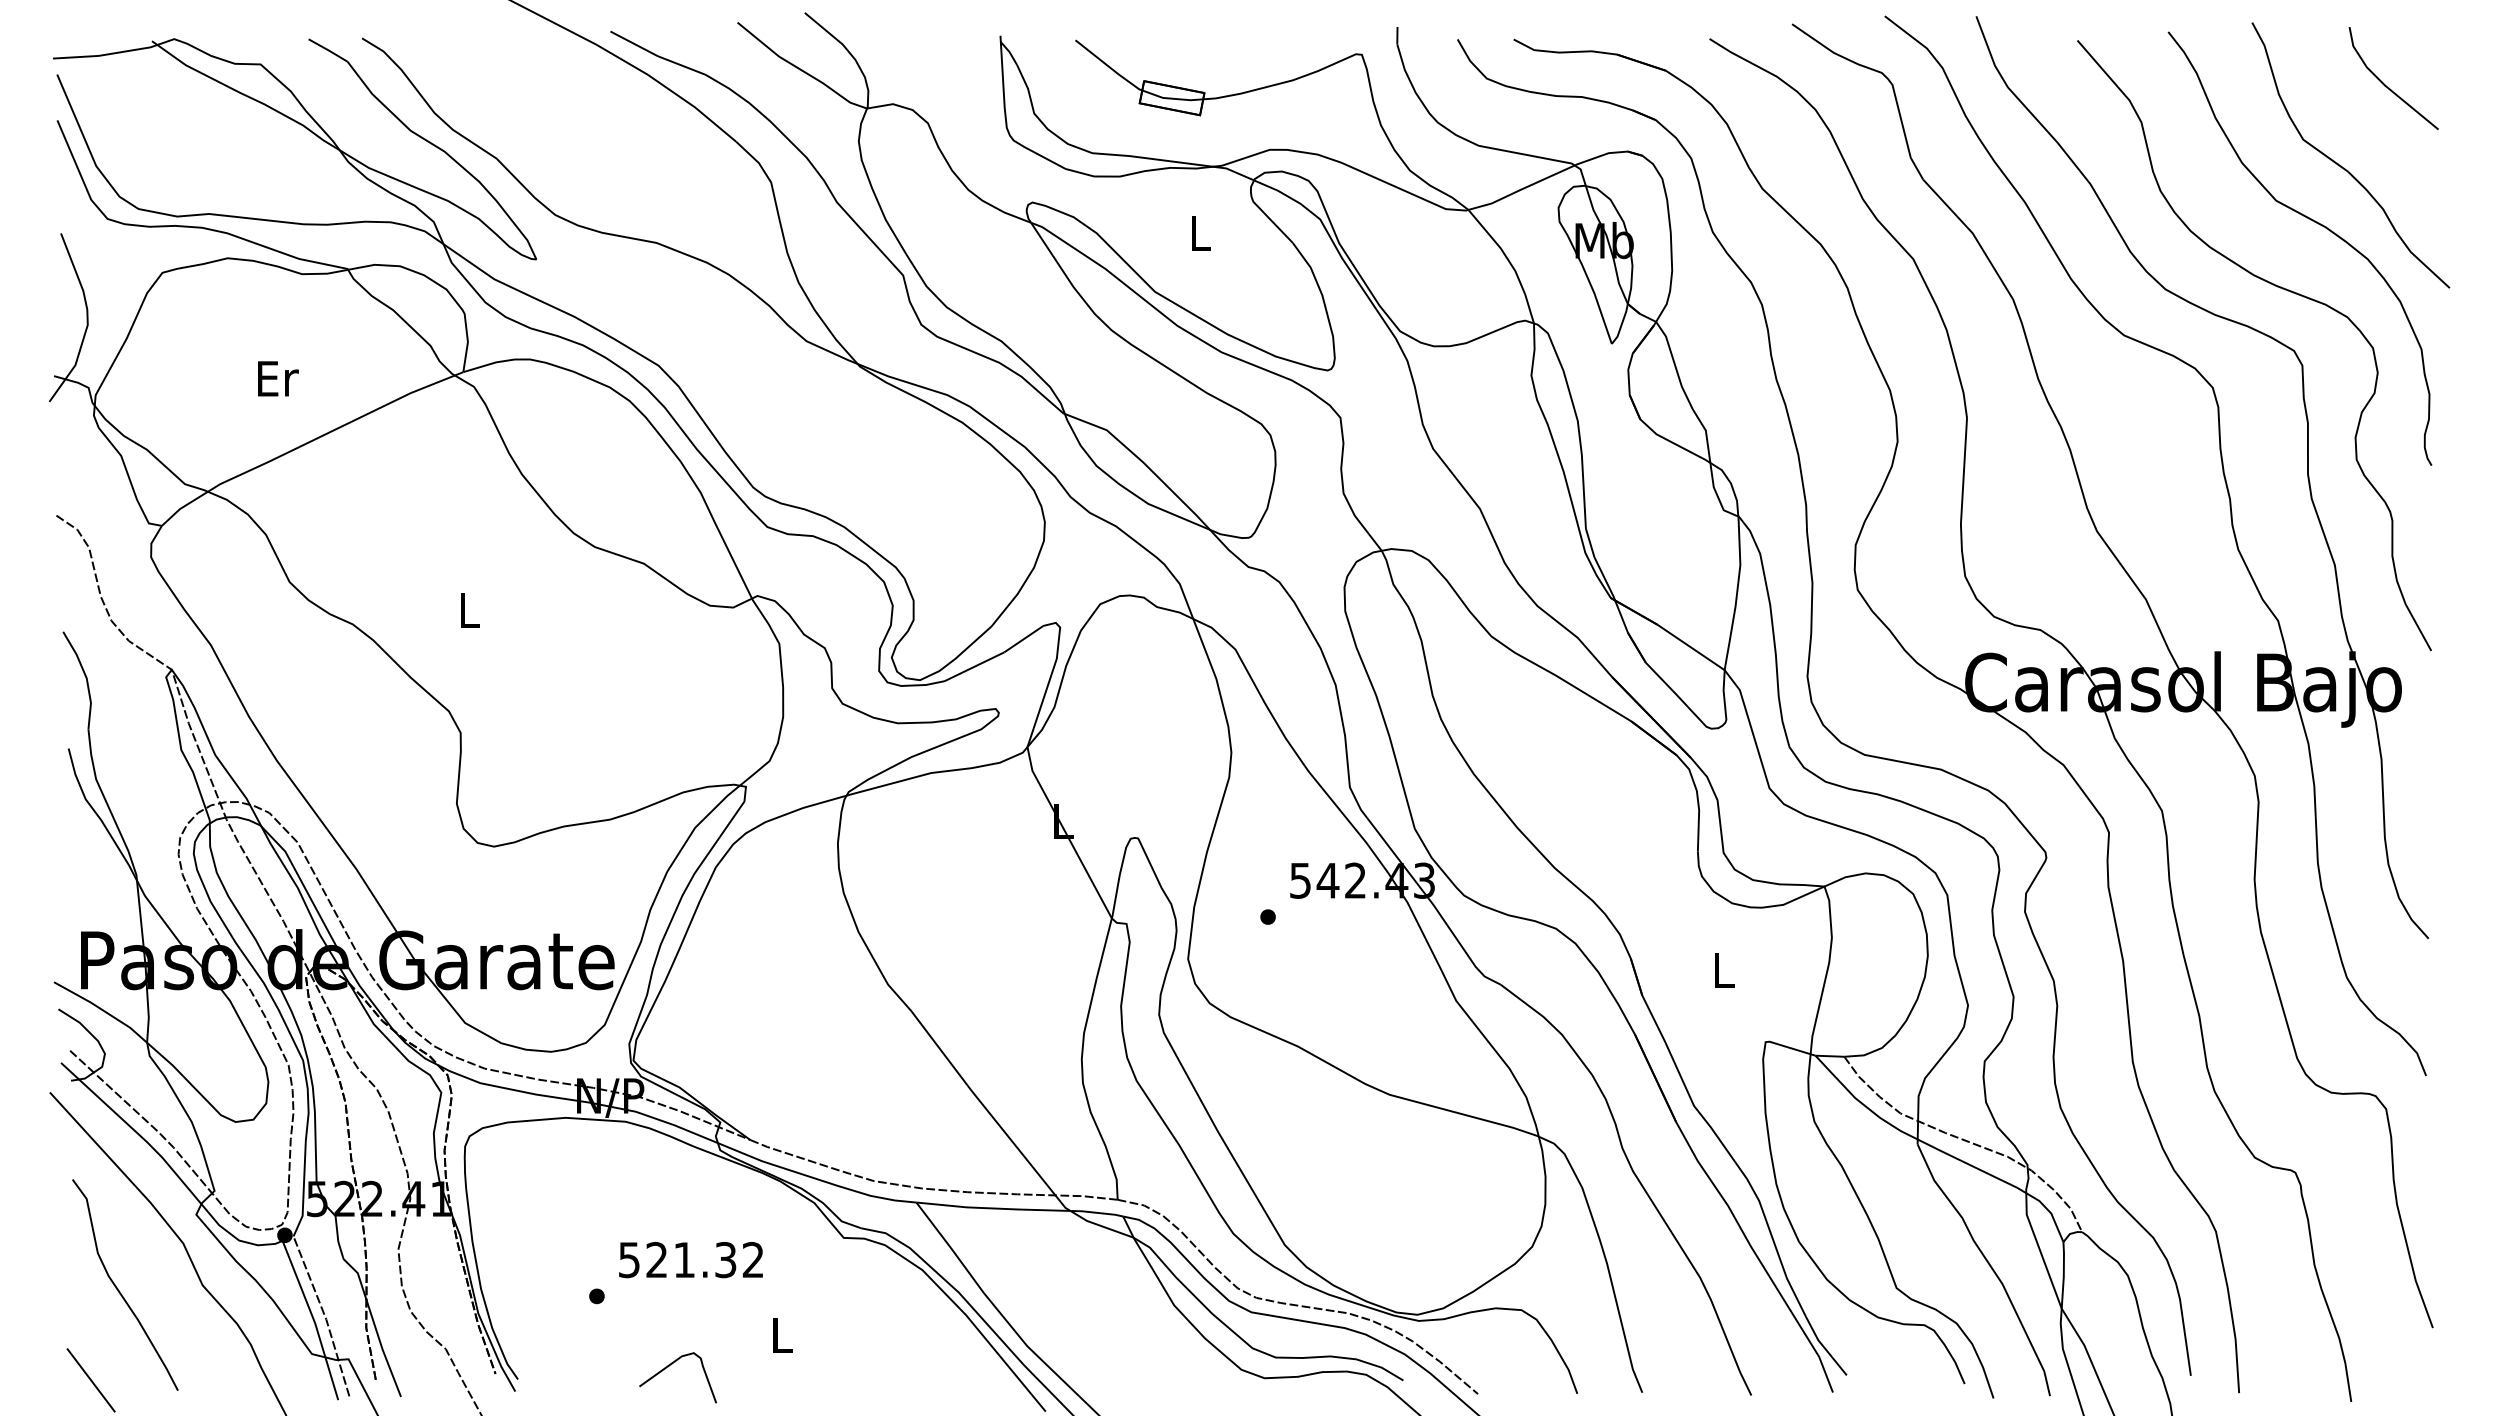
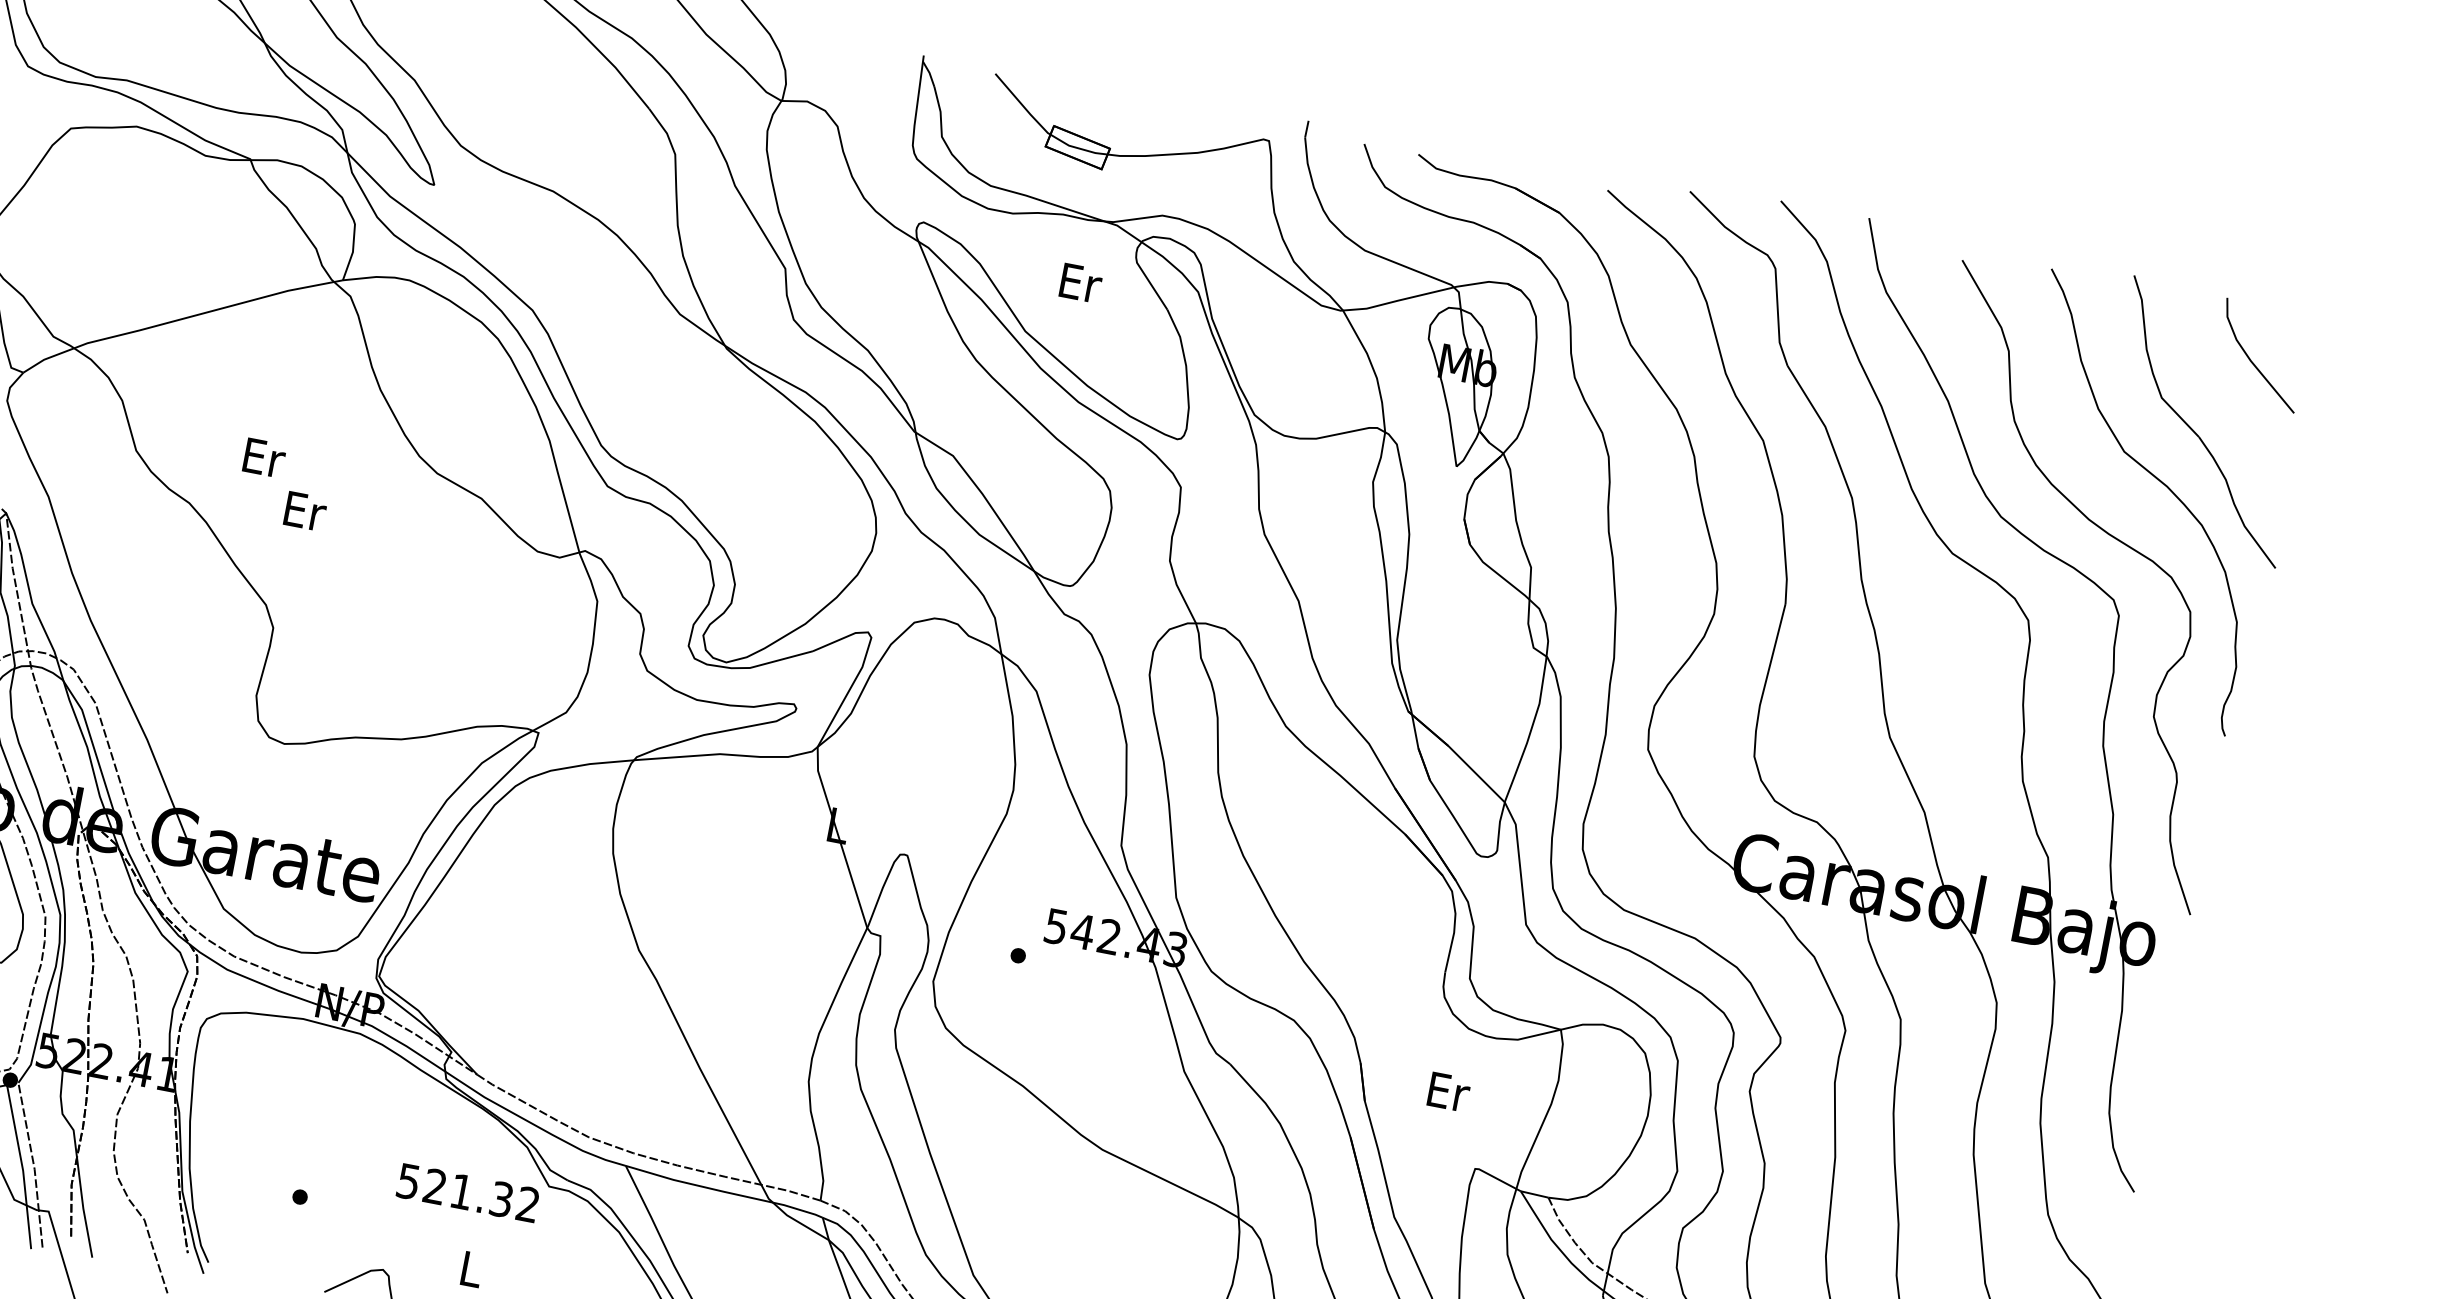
text: (1201, 232) -> (1081, 282), L -> Er
text: (278, 378) -> (264, 457), moved
text: (470, 609) -> (305, 510), L -> Er
text: (1724, 970) -> (1448, 1092), L -> Er
text: (690, 1260) -> (467, 1193), moved

